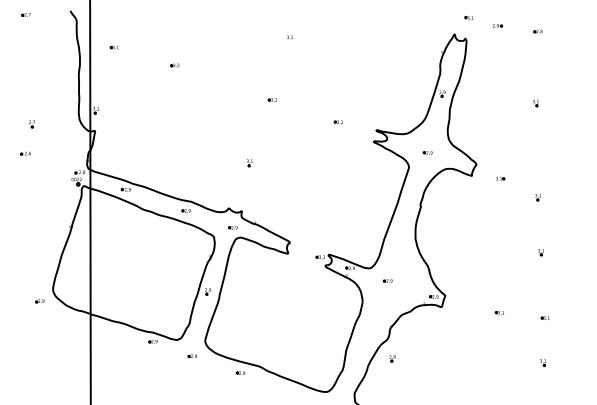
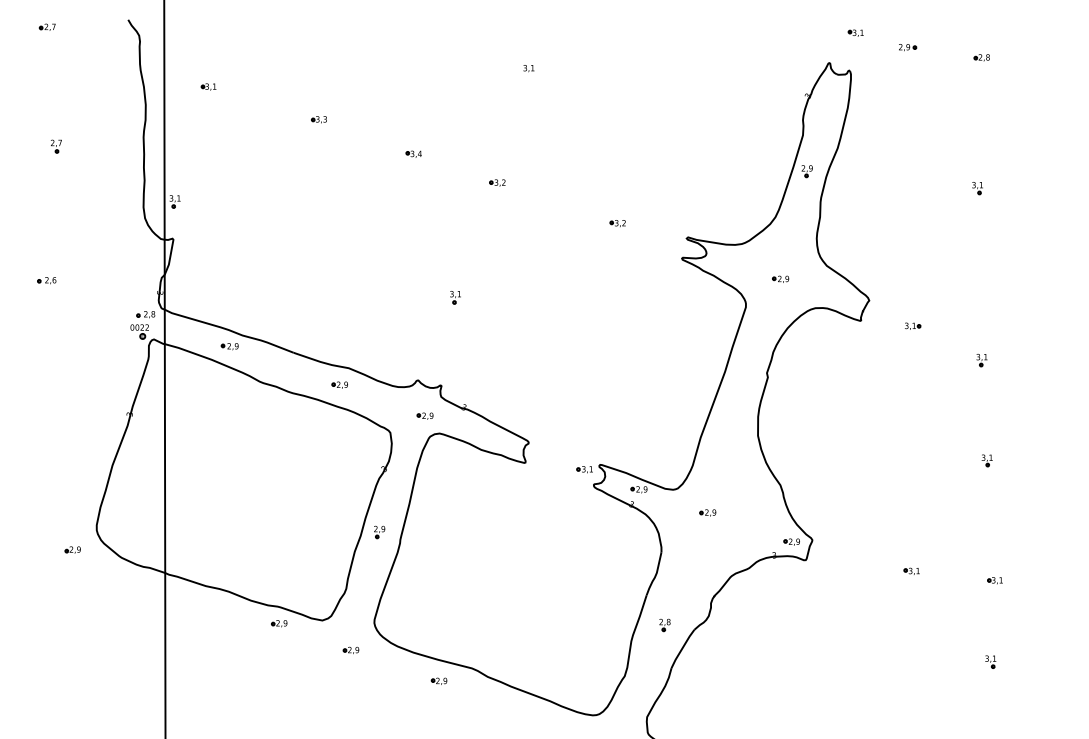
part: (226, 84) -> (413, 154), added
part: (31, 124) -> (55, 146), moved
part: (392, 358) -> (664, 624), moved

